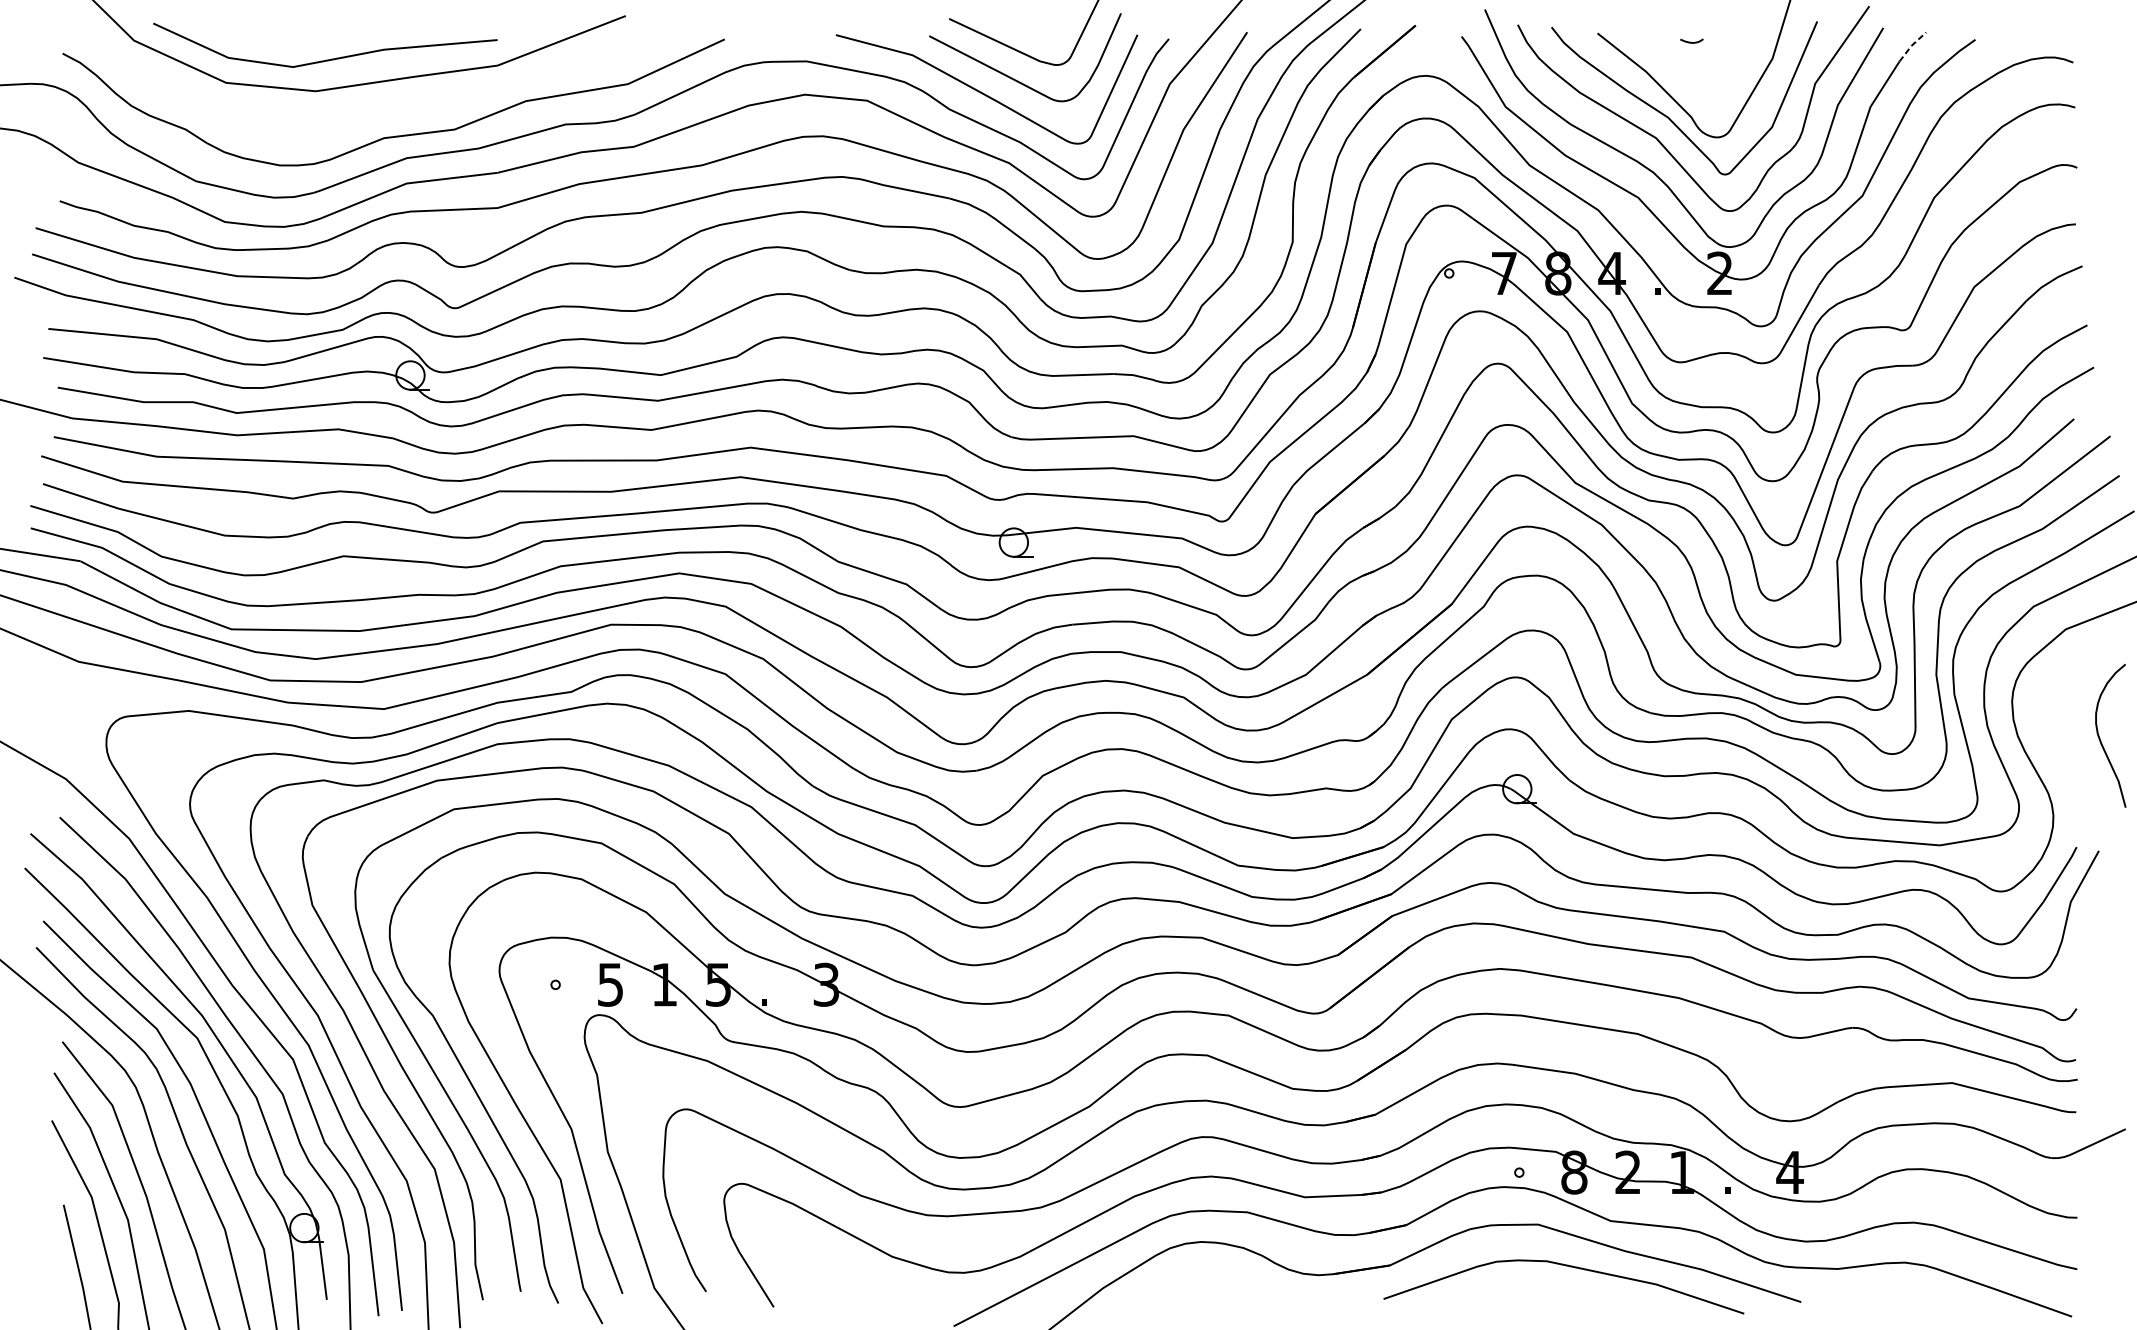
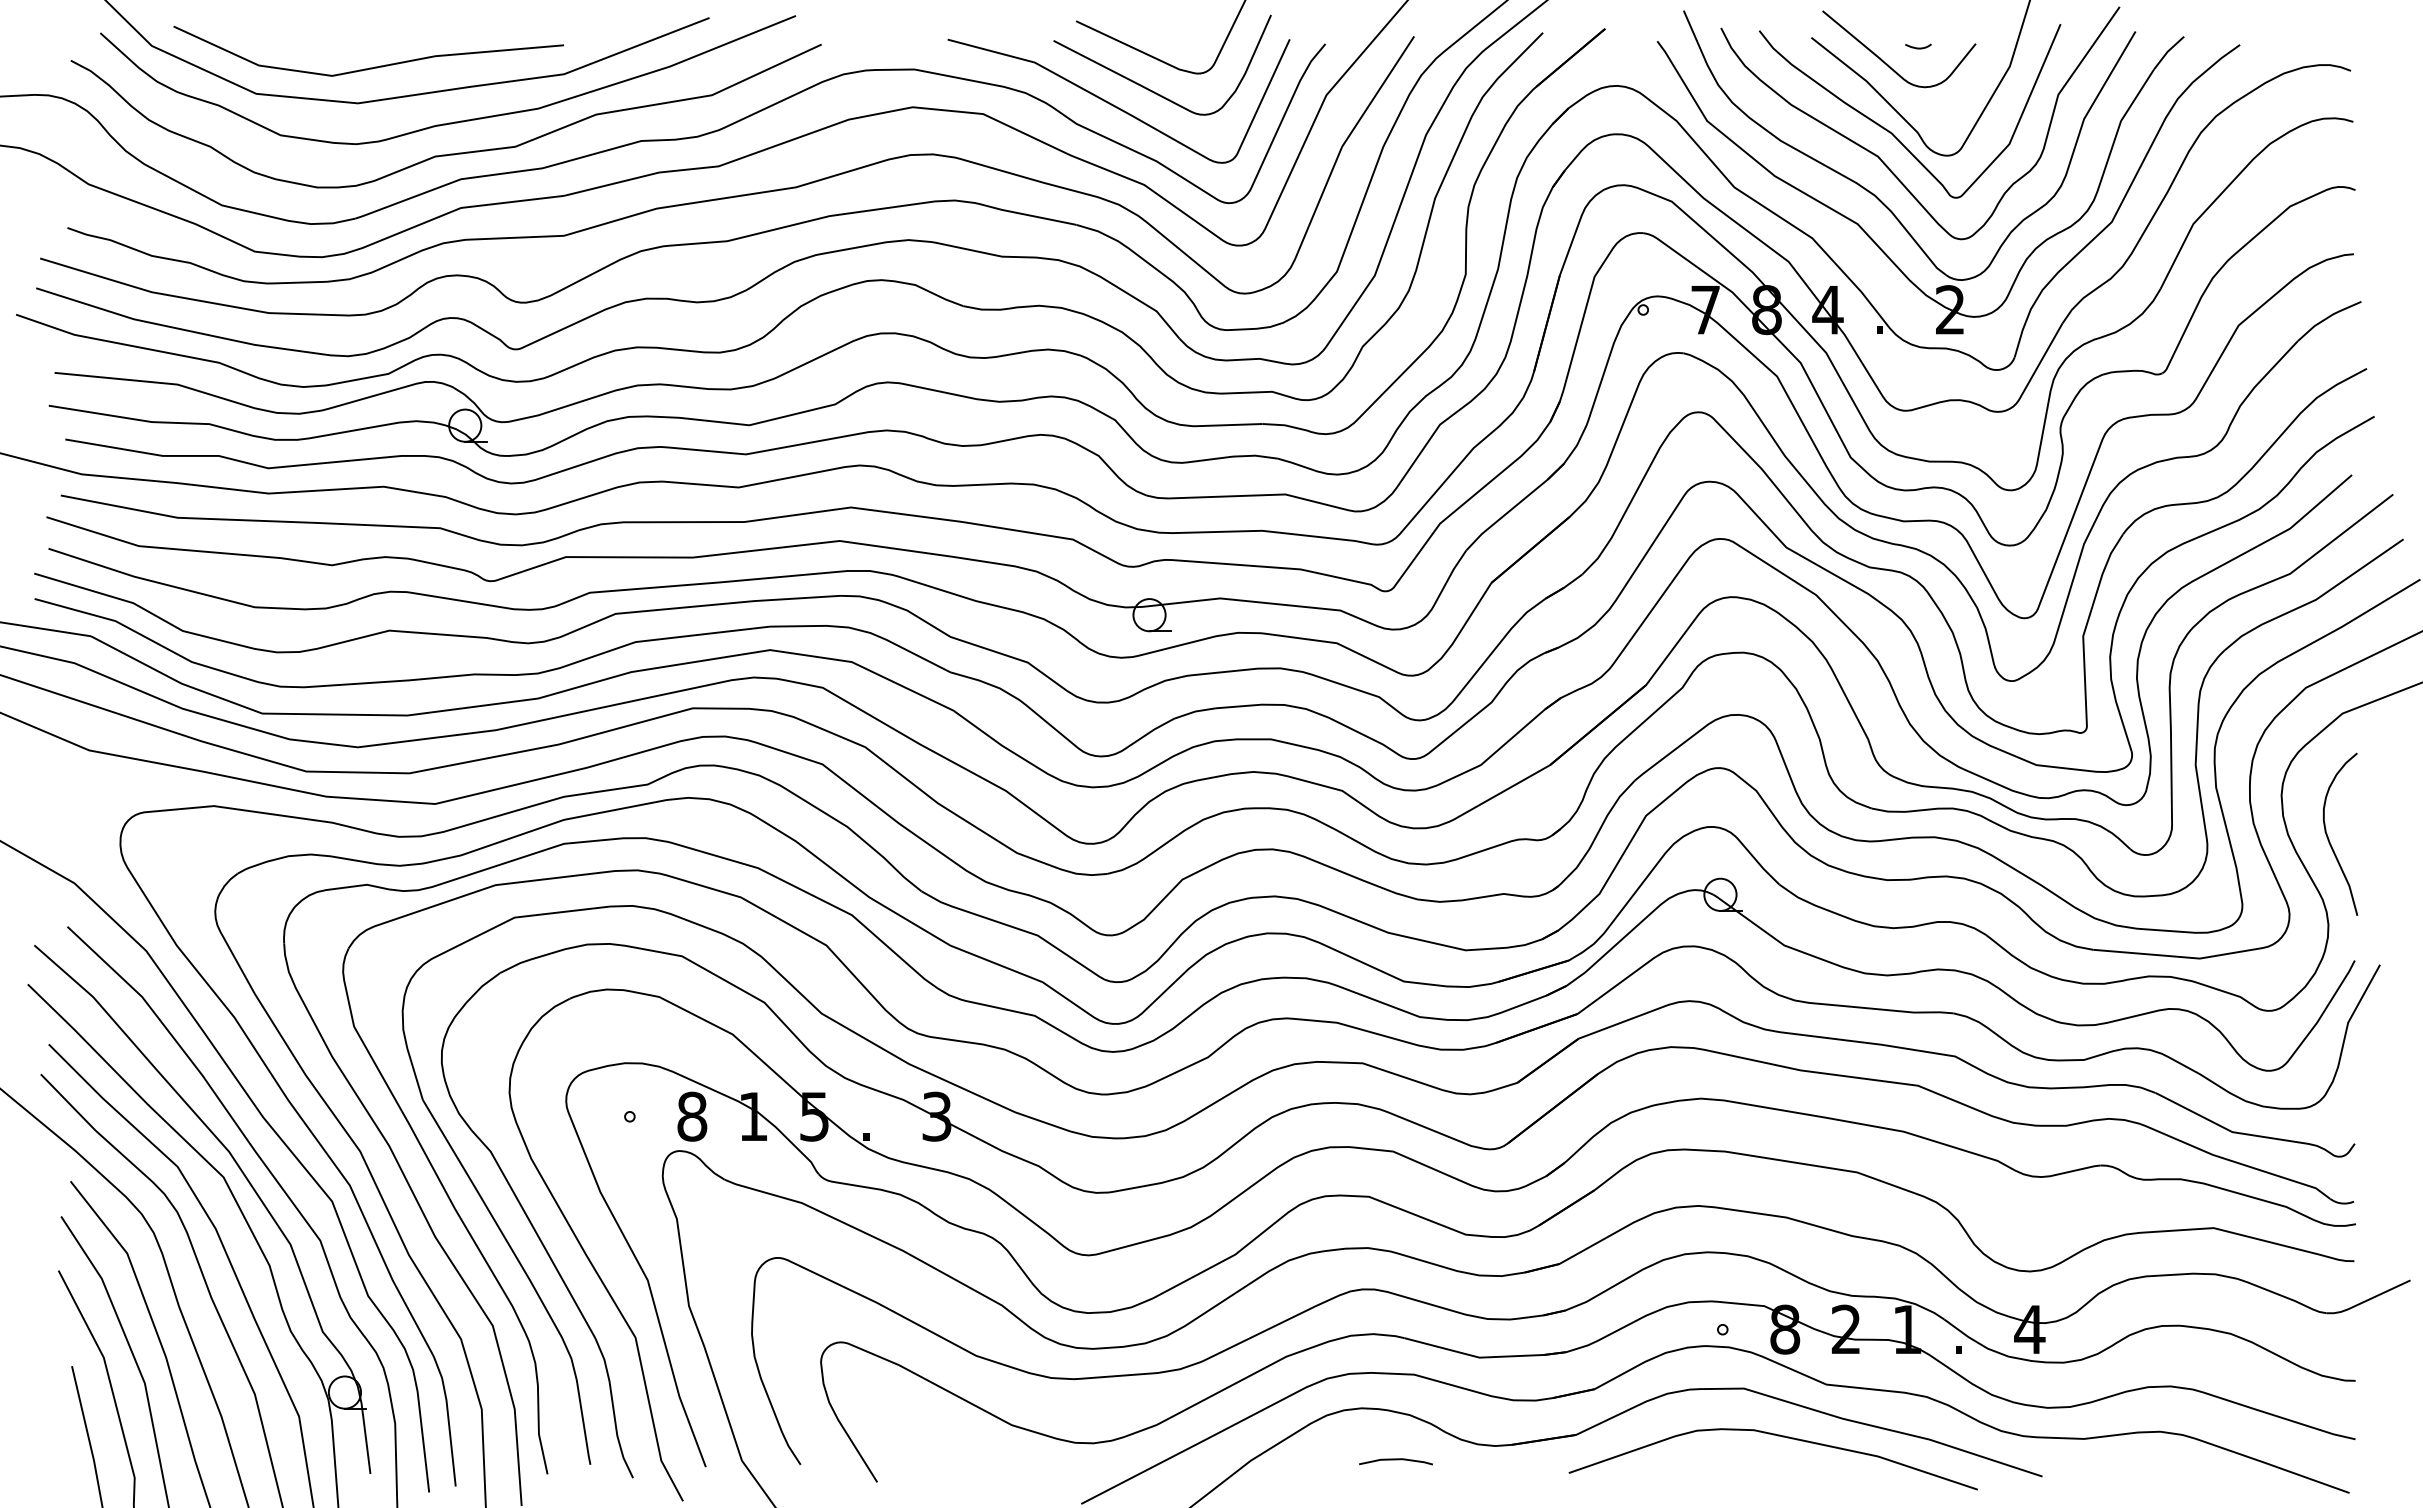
line: (1911, 45) -> (2167, 51), dashed -> solid
curve: (1664, 56) -> (1887, 63), added
curve: (400, 107) -> (454, 121), added
curve: (2100, 737) -> (2328, 836), moved
text: (610, 984) -> (692, 1116), 5 -> 8
line: (1230, 1287) -> (1395, 1460), added

